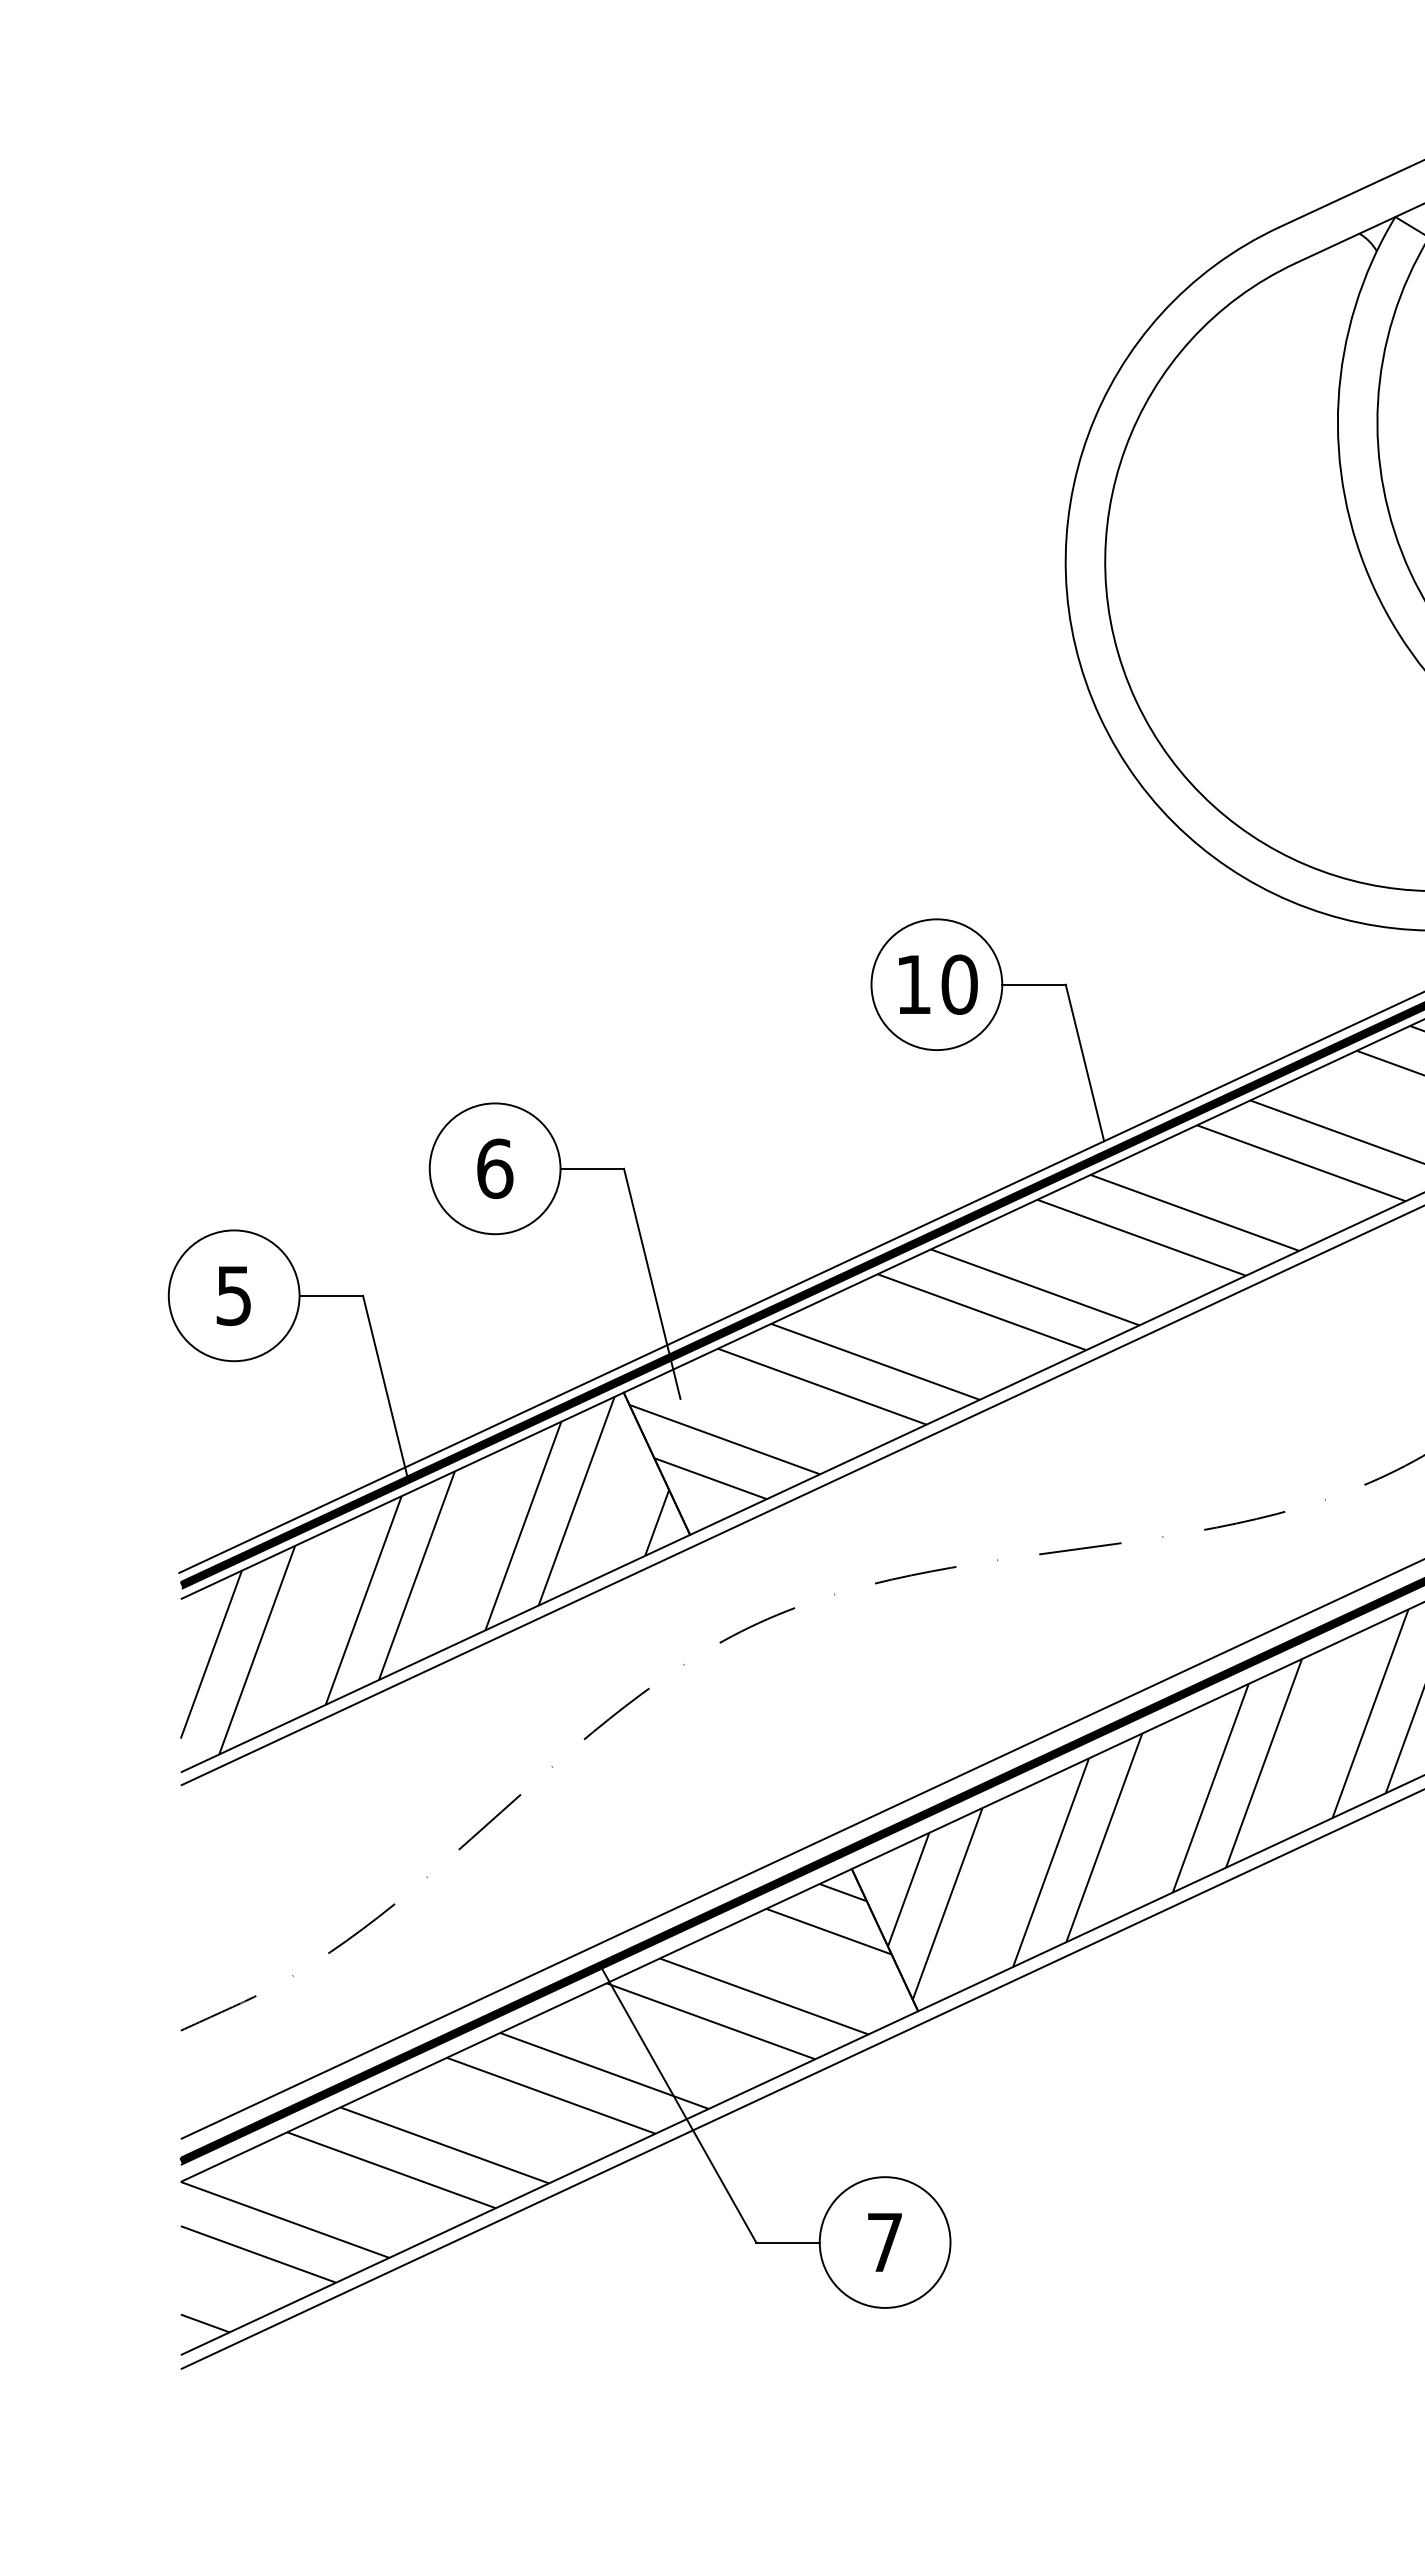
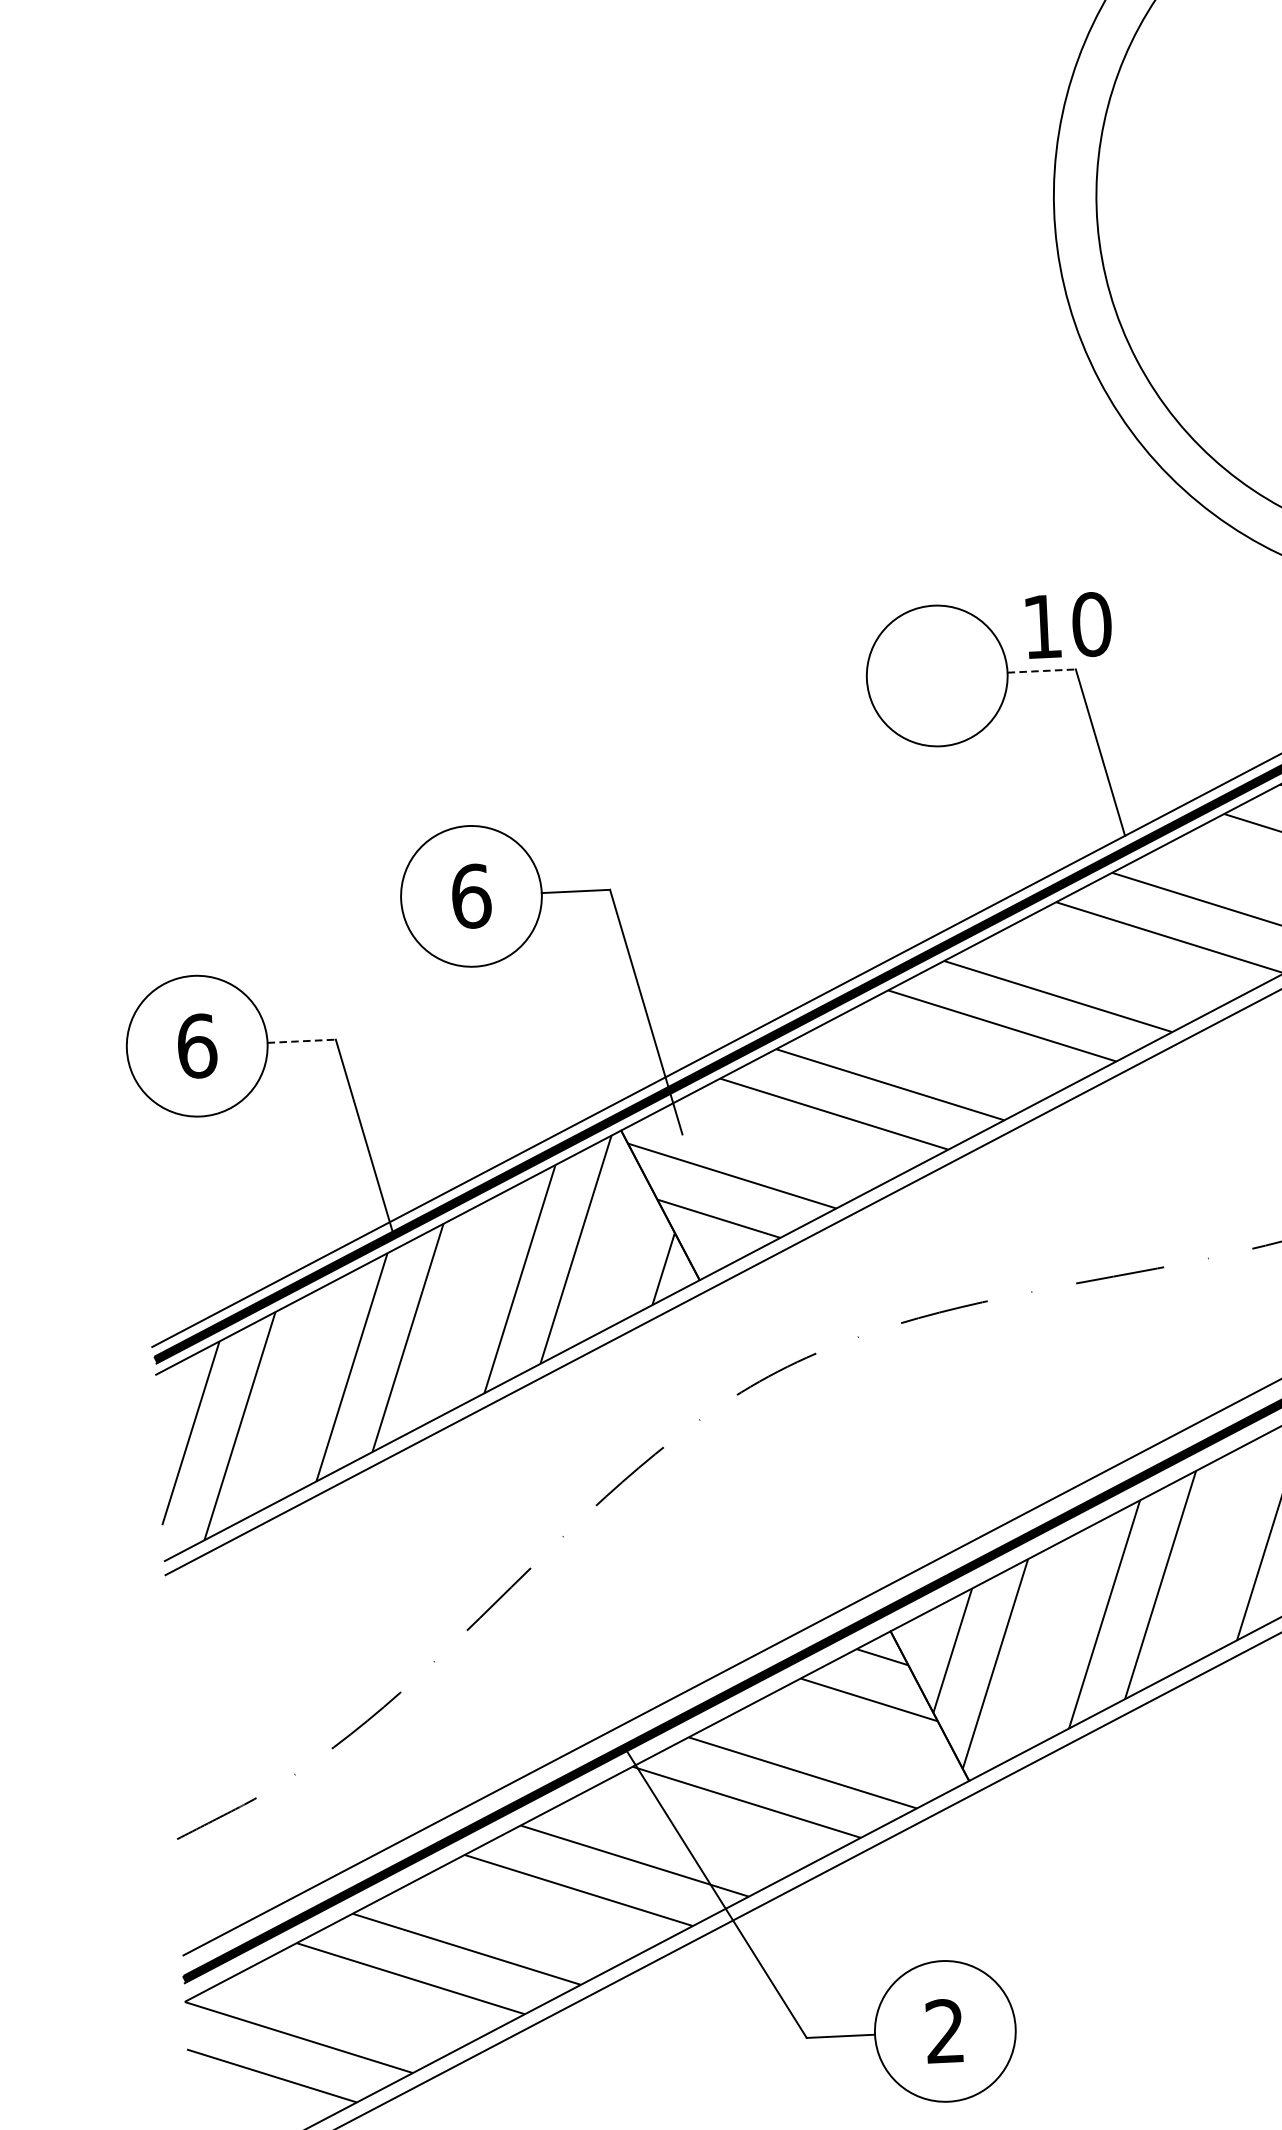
text: (938, 984) -> (1069, 625), moved
line: (1034, 984) -> (1042, 670), solid -> dashed
text: (234, 1295) -> (197, 1045), 5 -> 6
line: (331, 1295) -> (301, 1040), solid -> dashed
text: (884, 2241) -> (944, 2030), 7 -> 2

